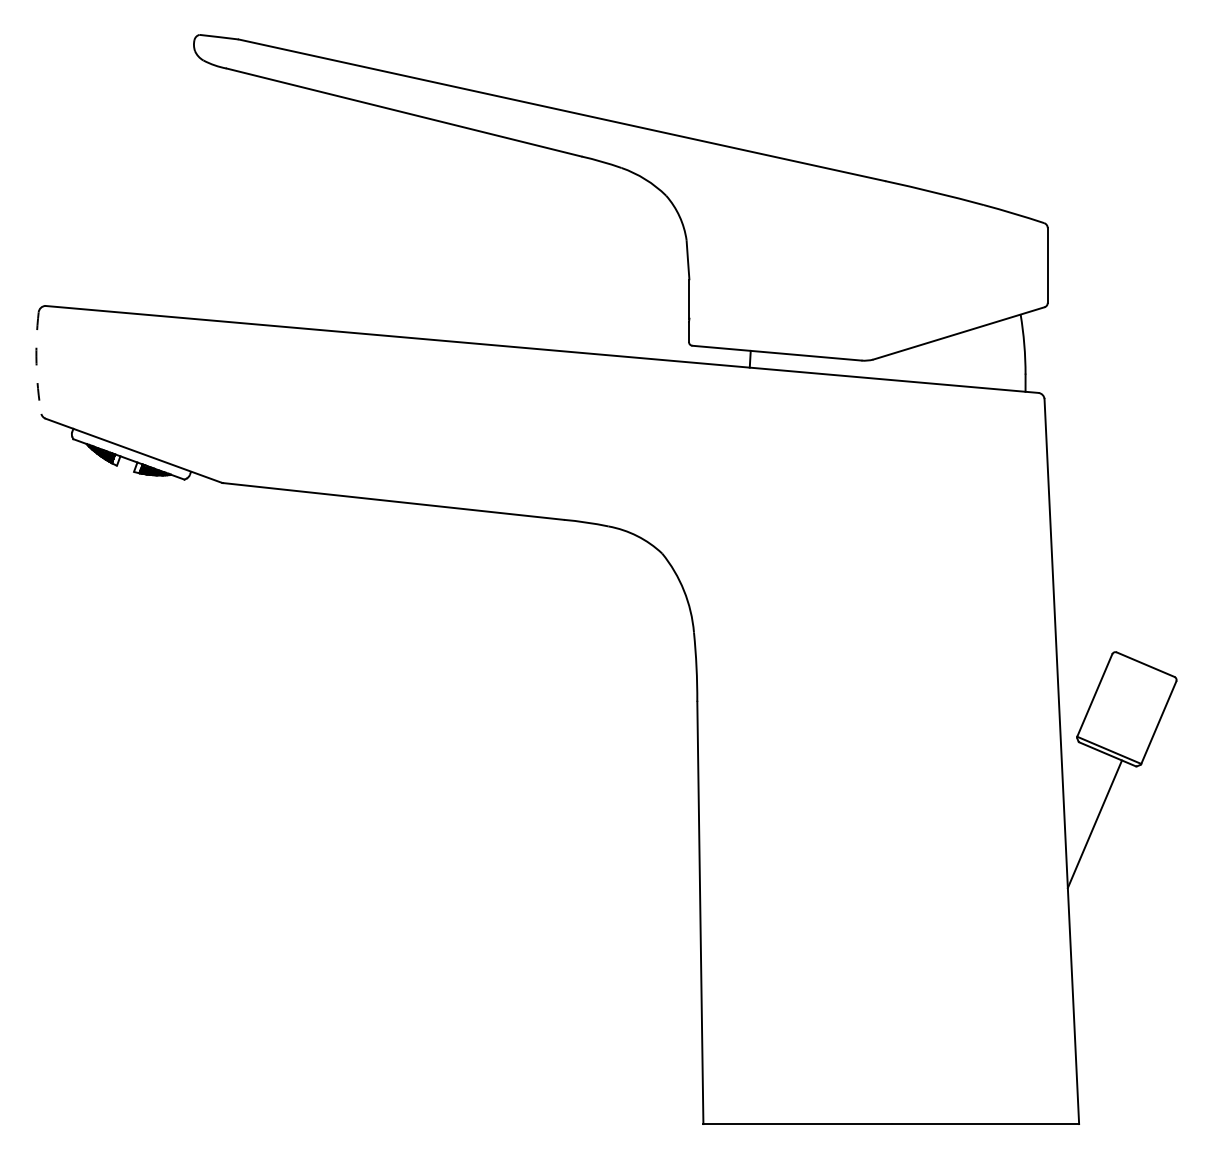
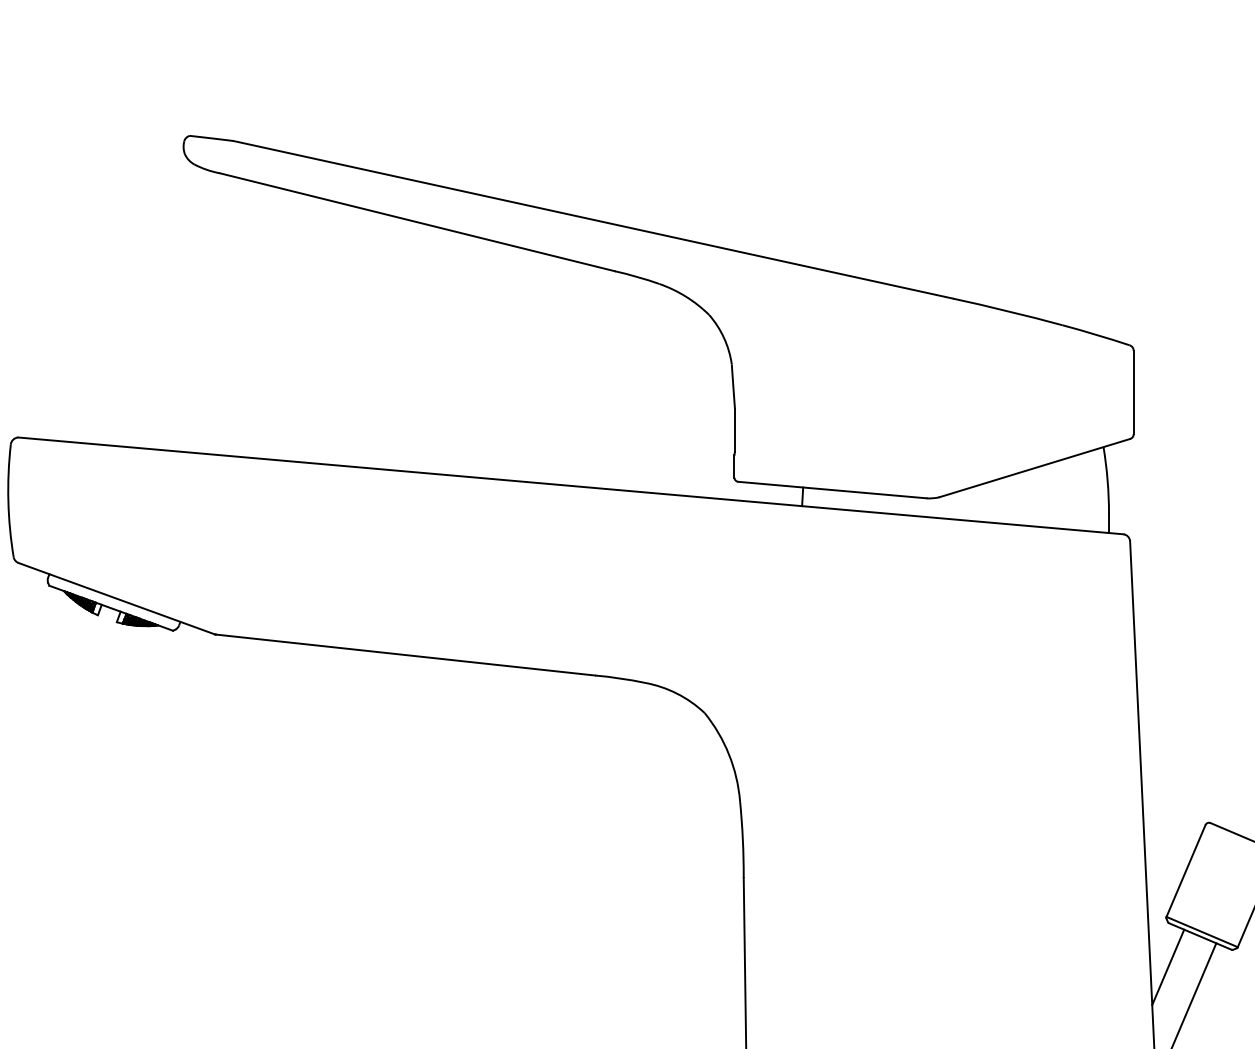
arc: (36, 363) -> (8, 501), dashed -> solid
line: (1078, 781) -> (1167, 966), added

